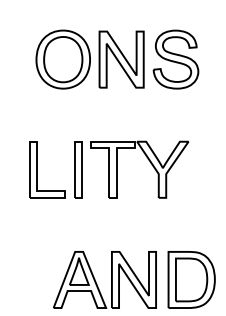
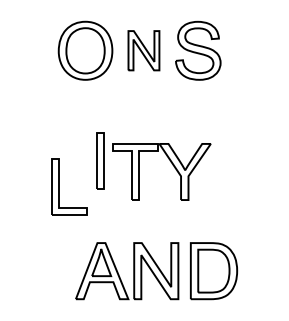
part: (121, 59) -> (143, 50), size x0.7
part: (150, 163) -> (172, 165), moved
part: (37, 169) -> (59, 186), moved

